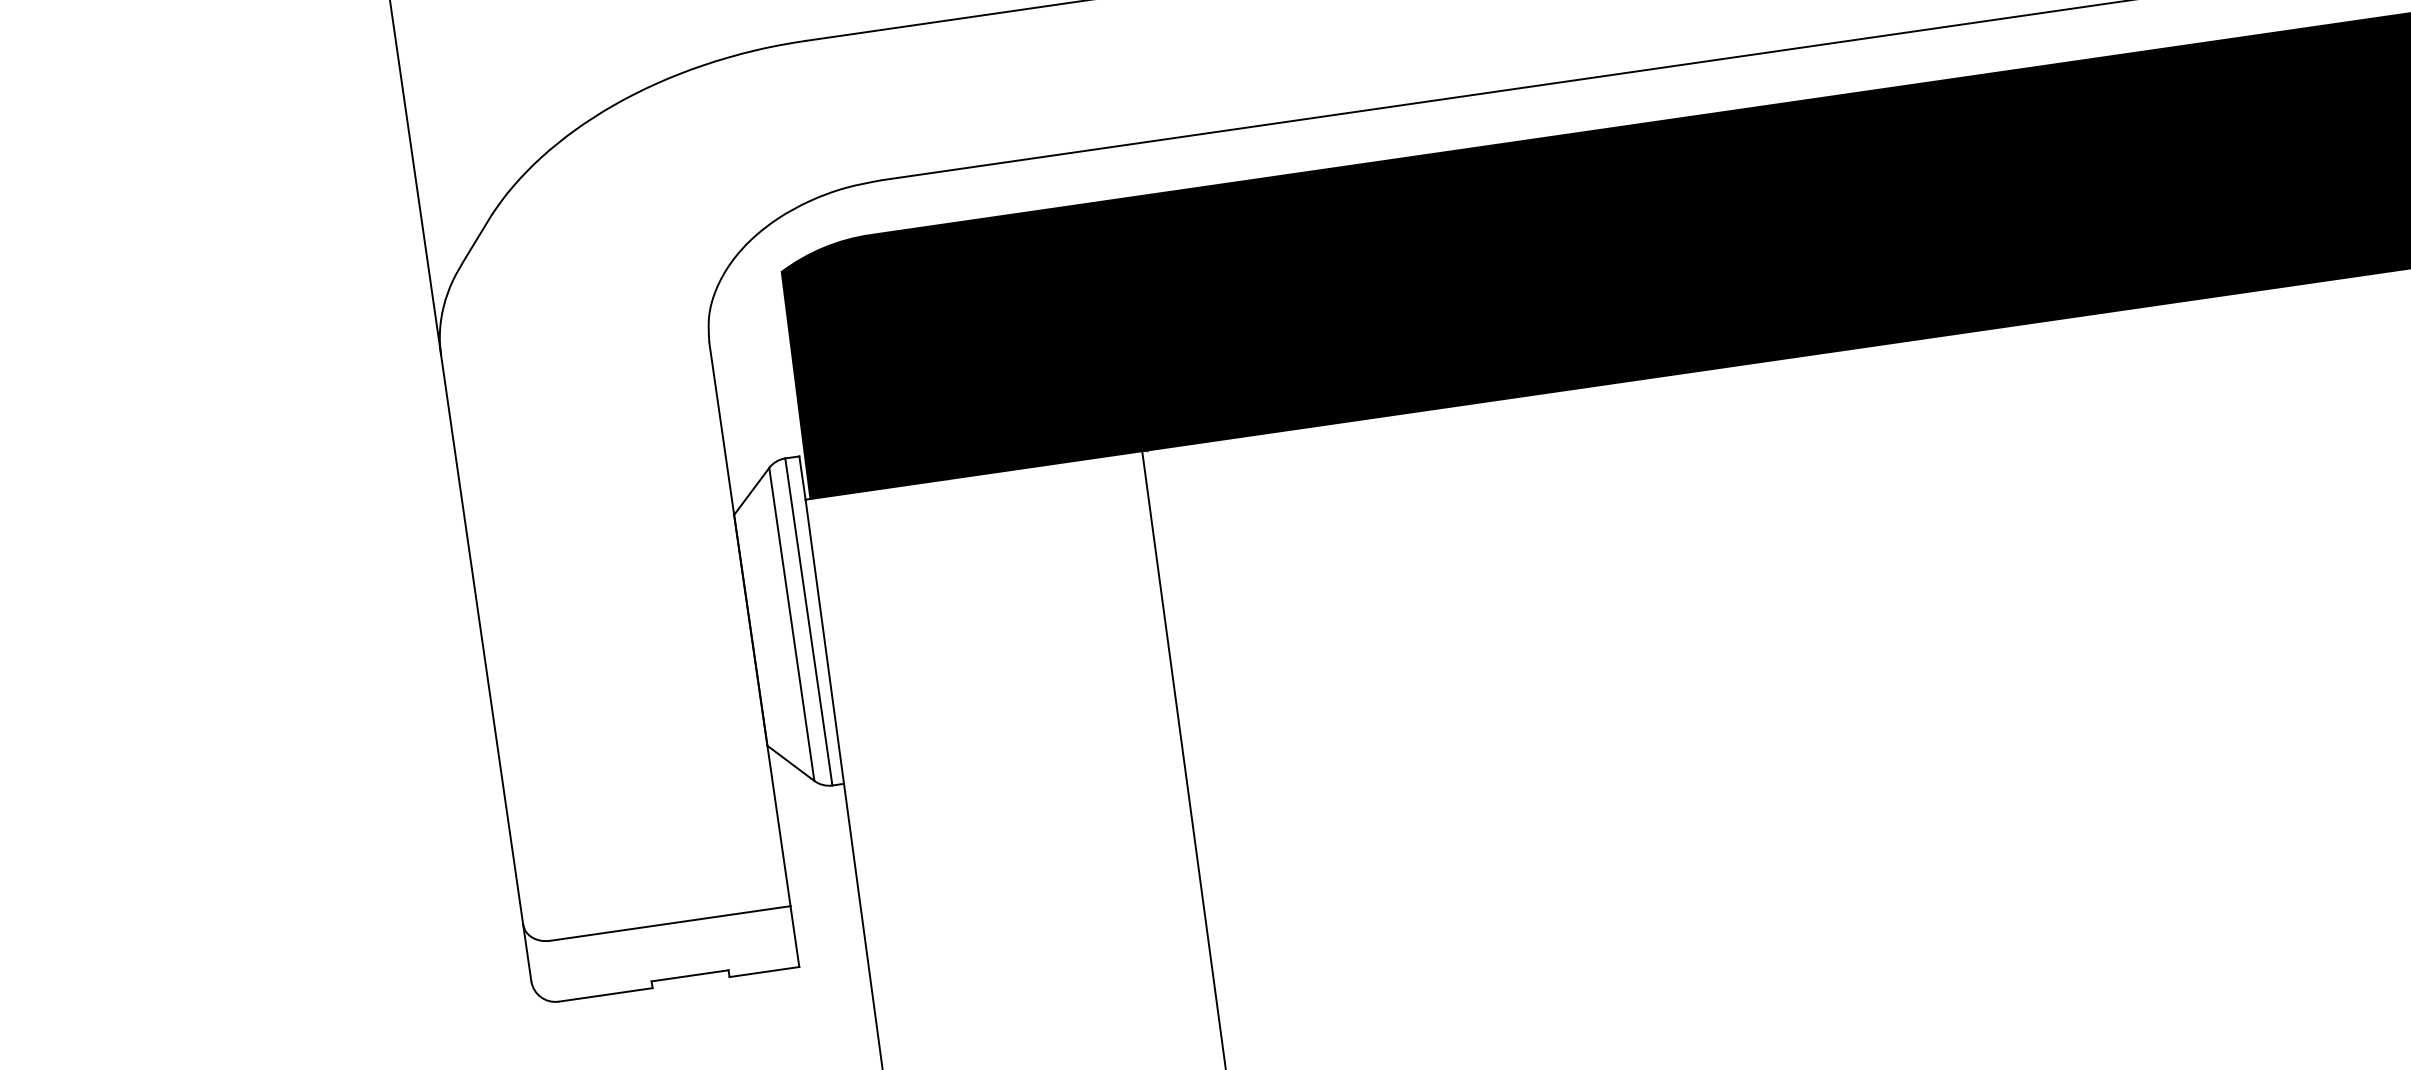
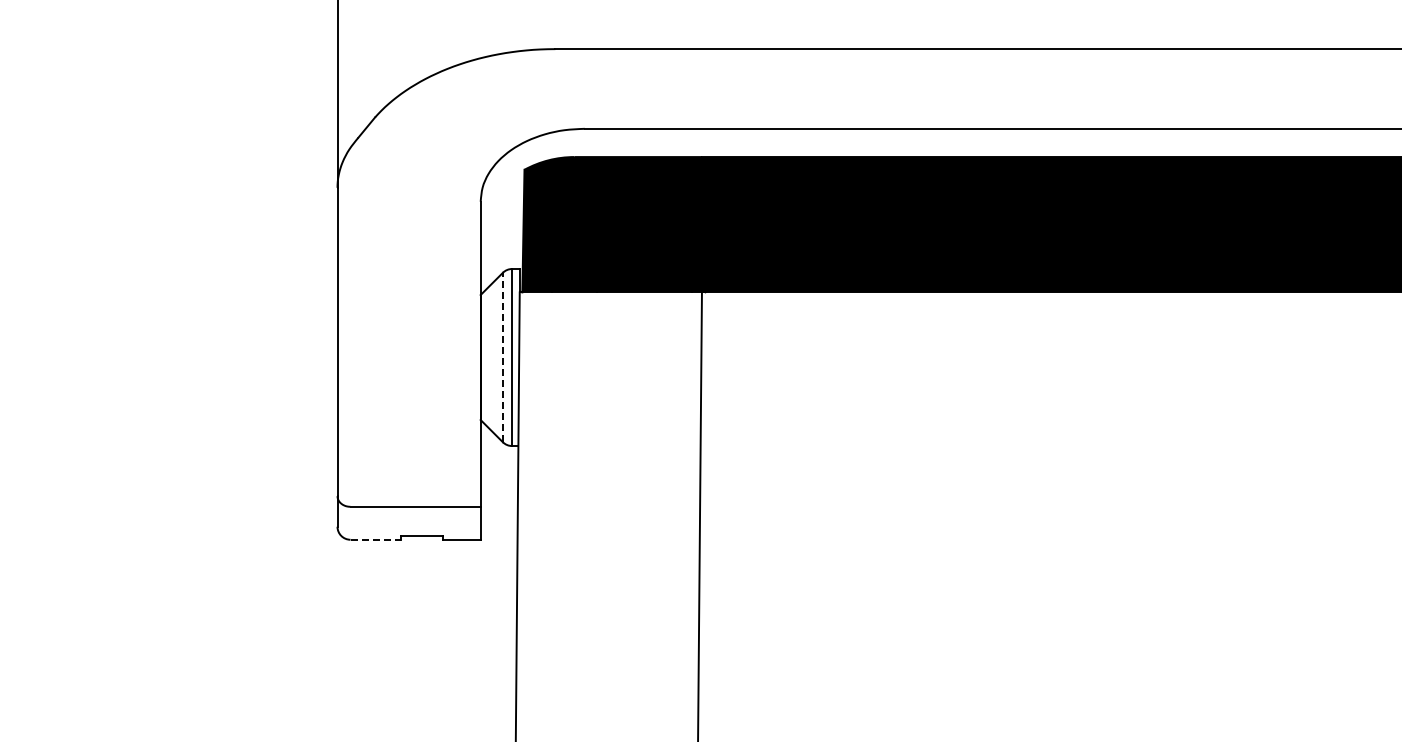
line: (791, 624) -> (502, 357), solid -> dashed
line: (606, 994) -> (376, 539), solid -> dashed

